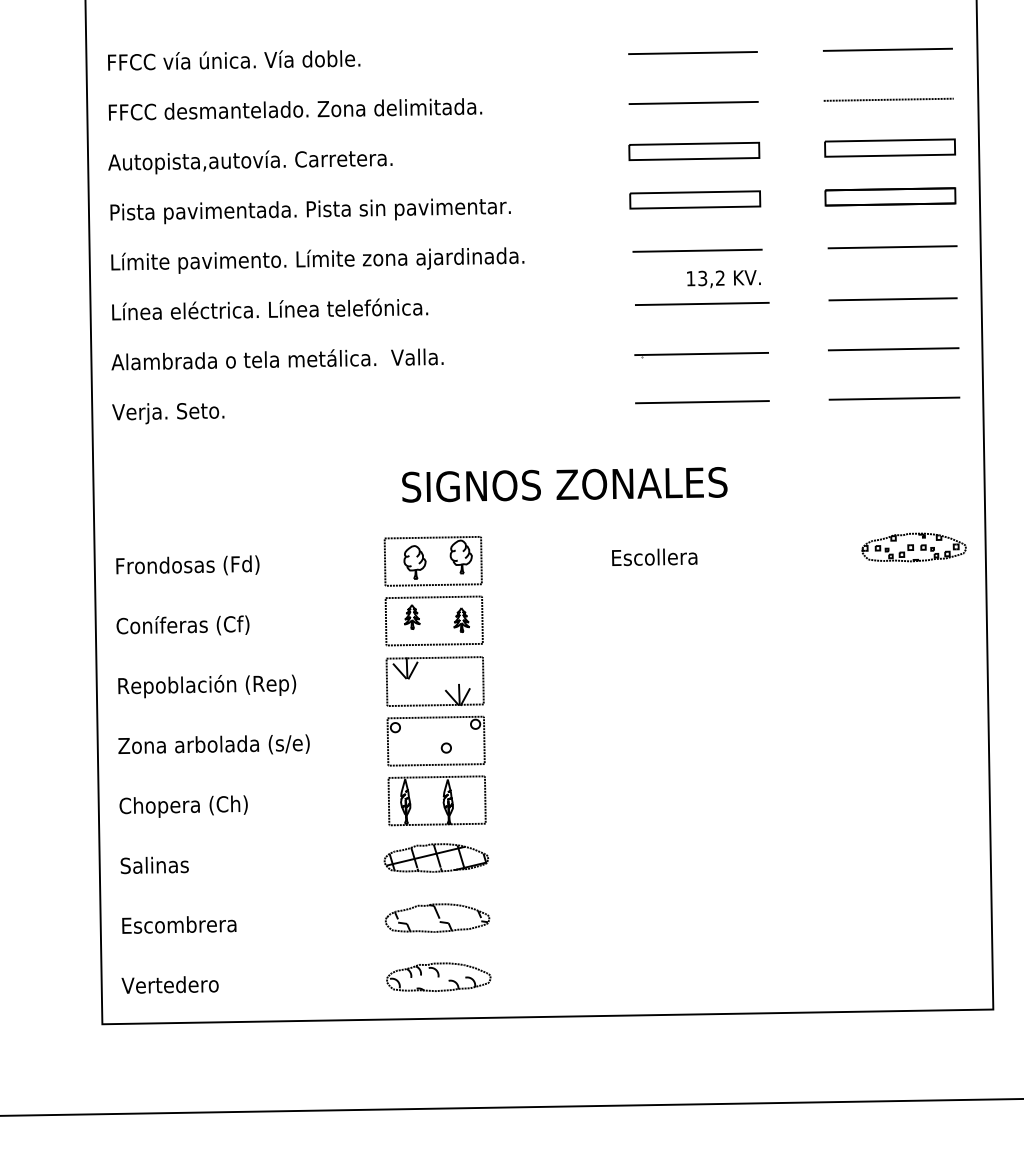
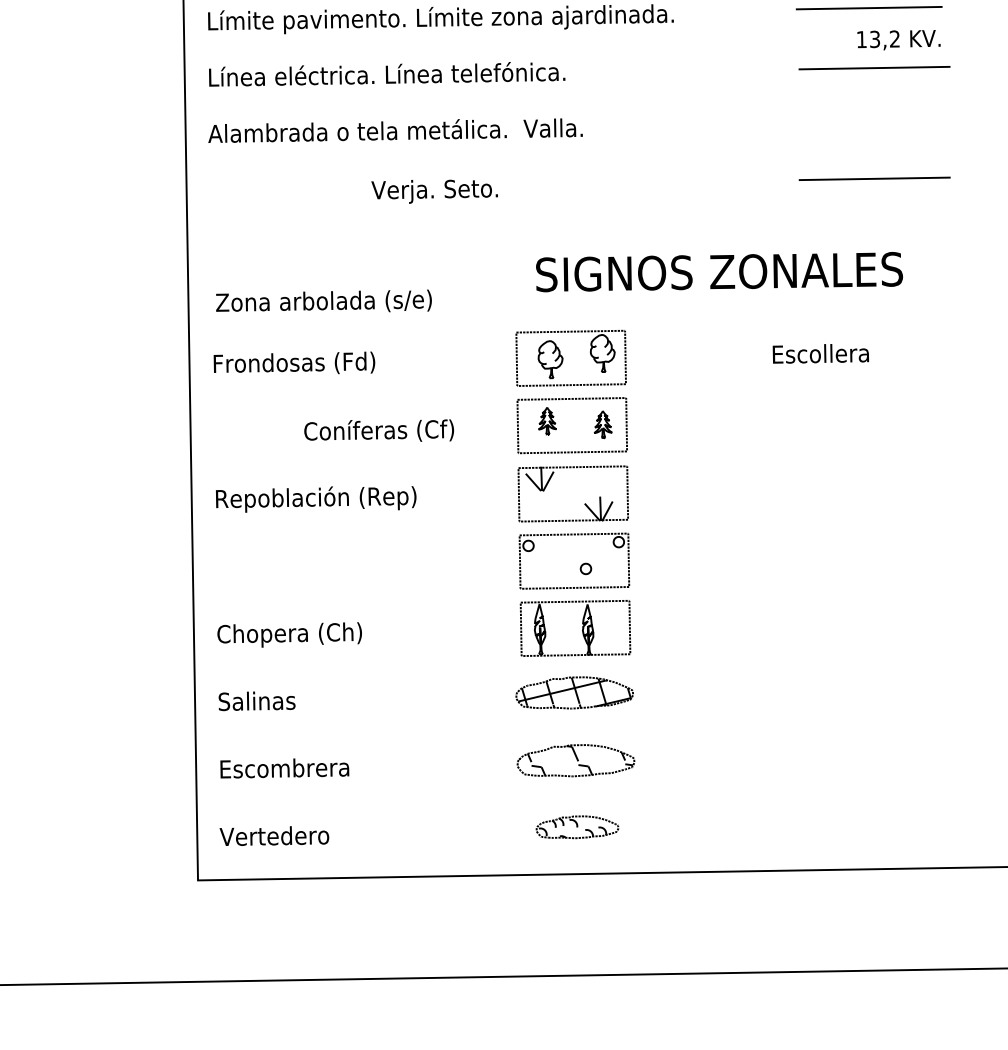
part: (701, 355) -> (873, 126), removed
text: (168, 413) -> (434, 191), moved
text: (182, 625) -> (378, 430), moved
text: (213, 744) -> (323, 301), moved
part: (438, 976) -> (577, 826), size x0.7

